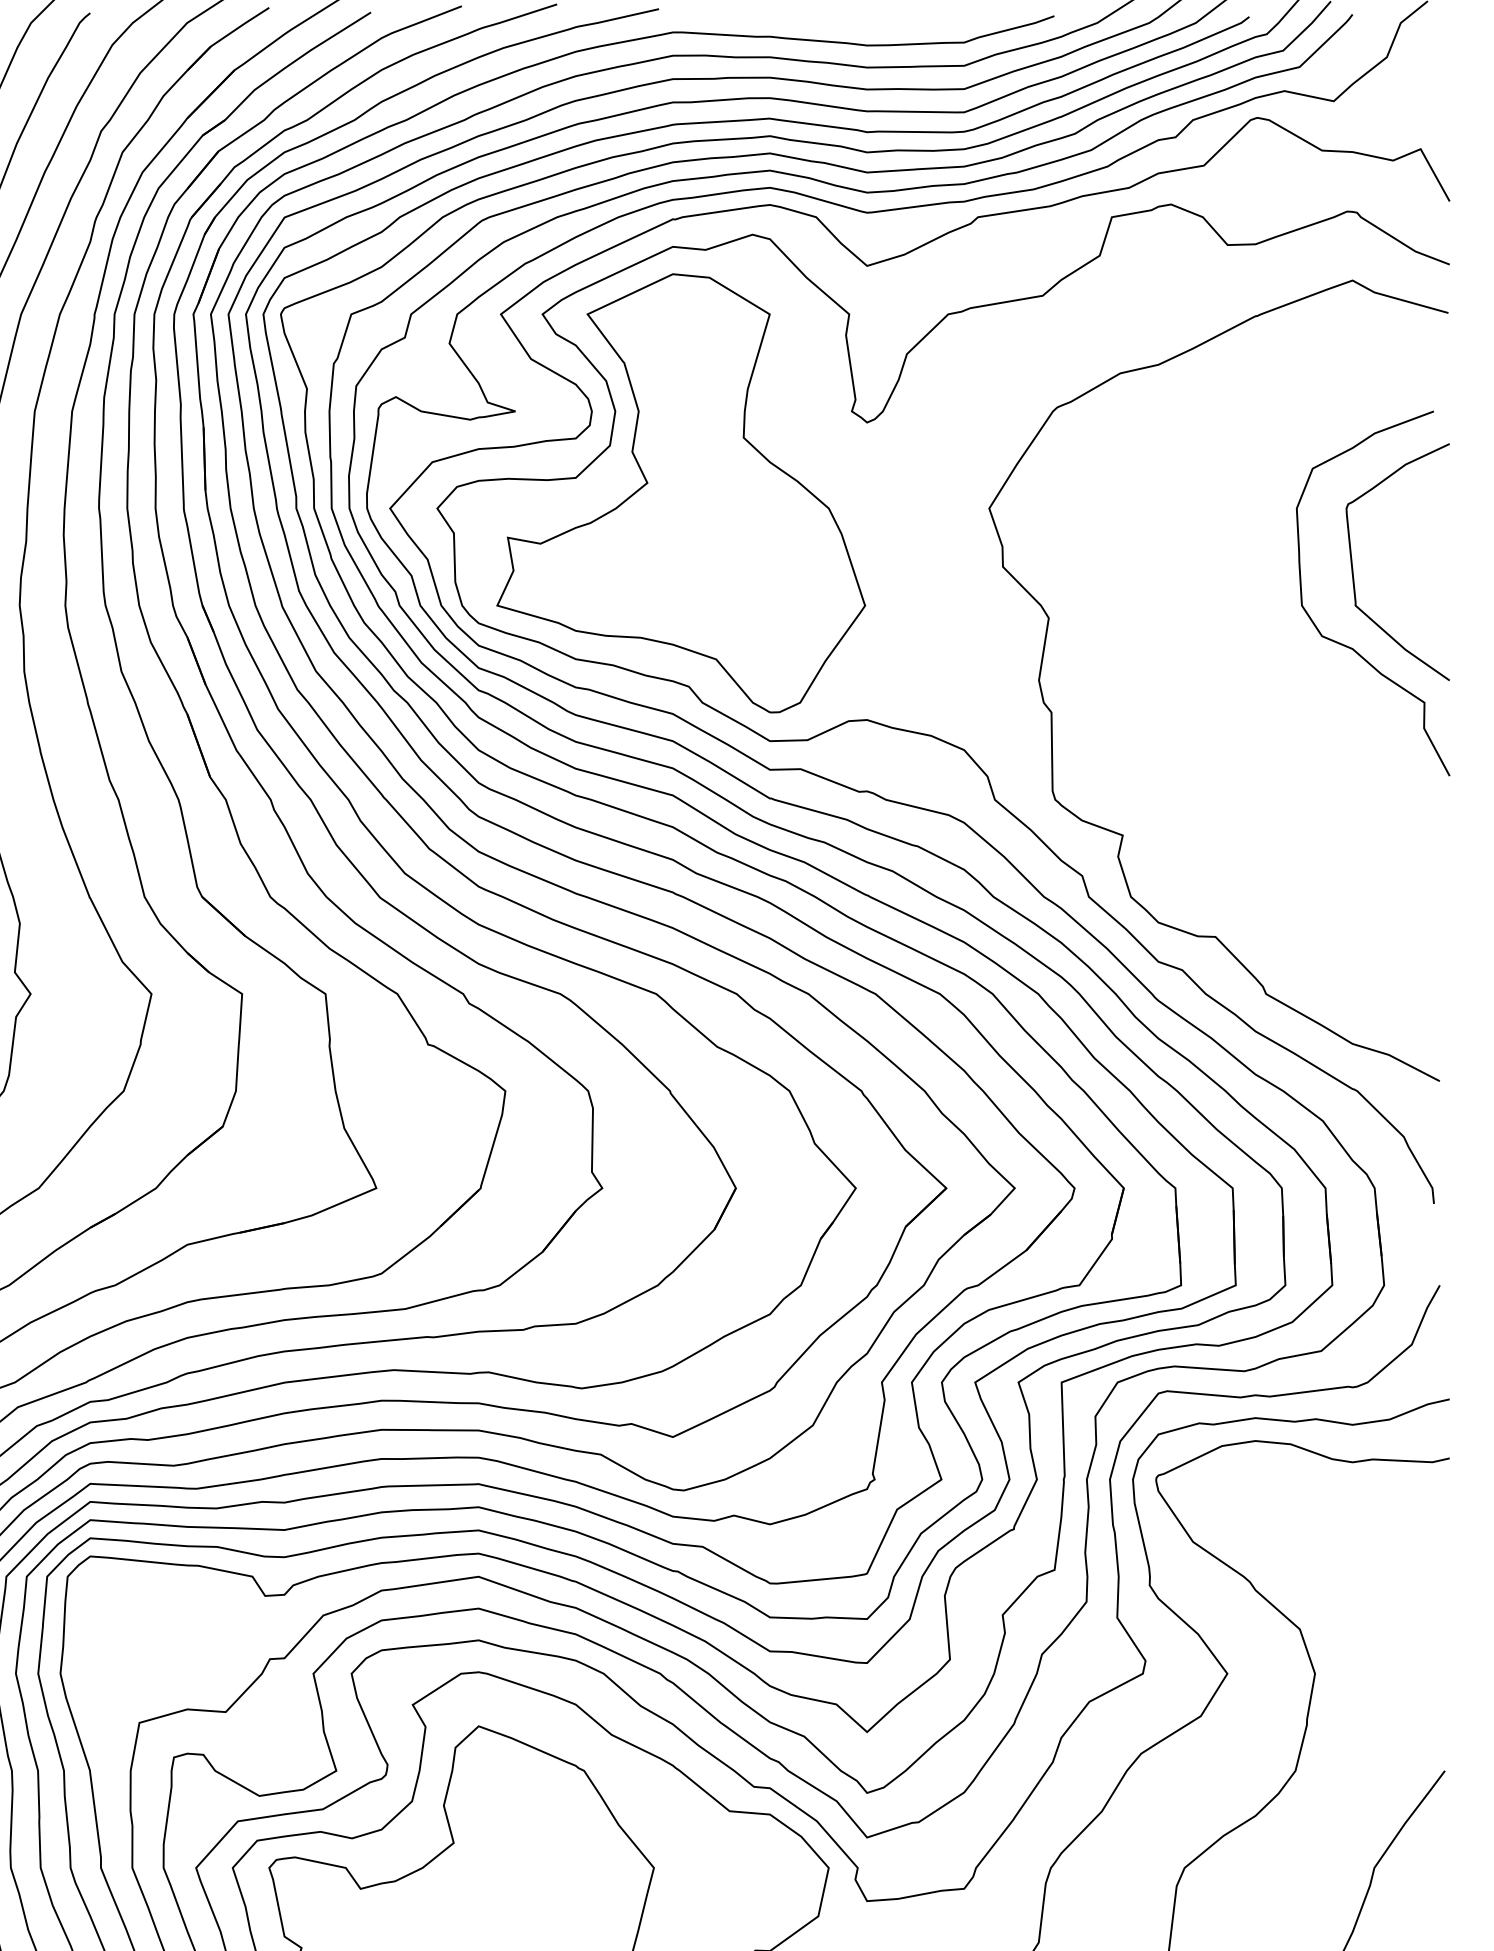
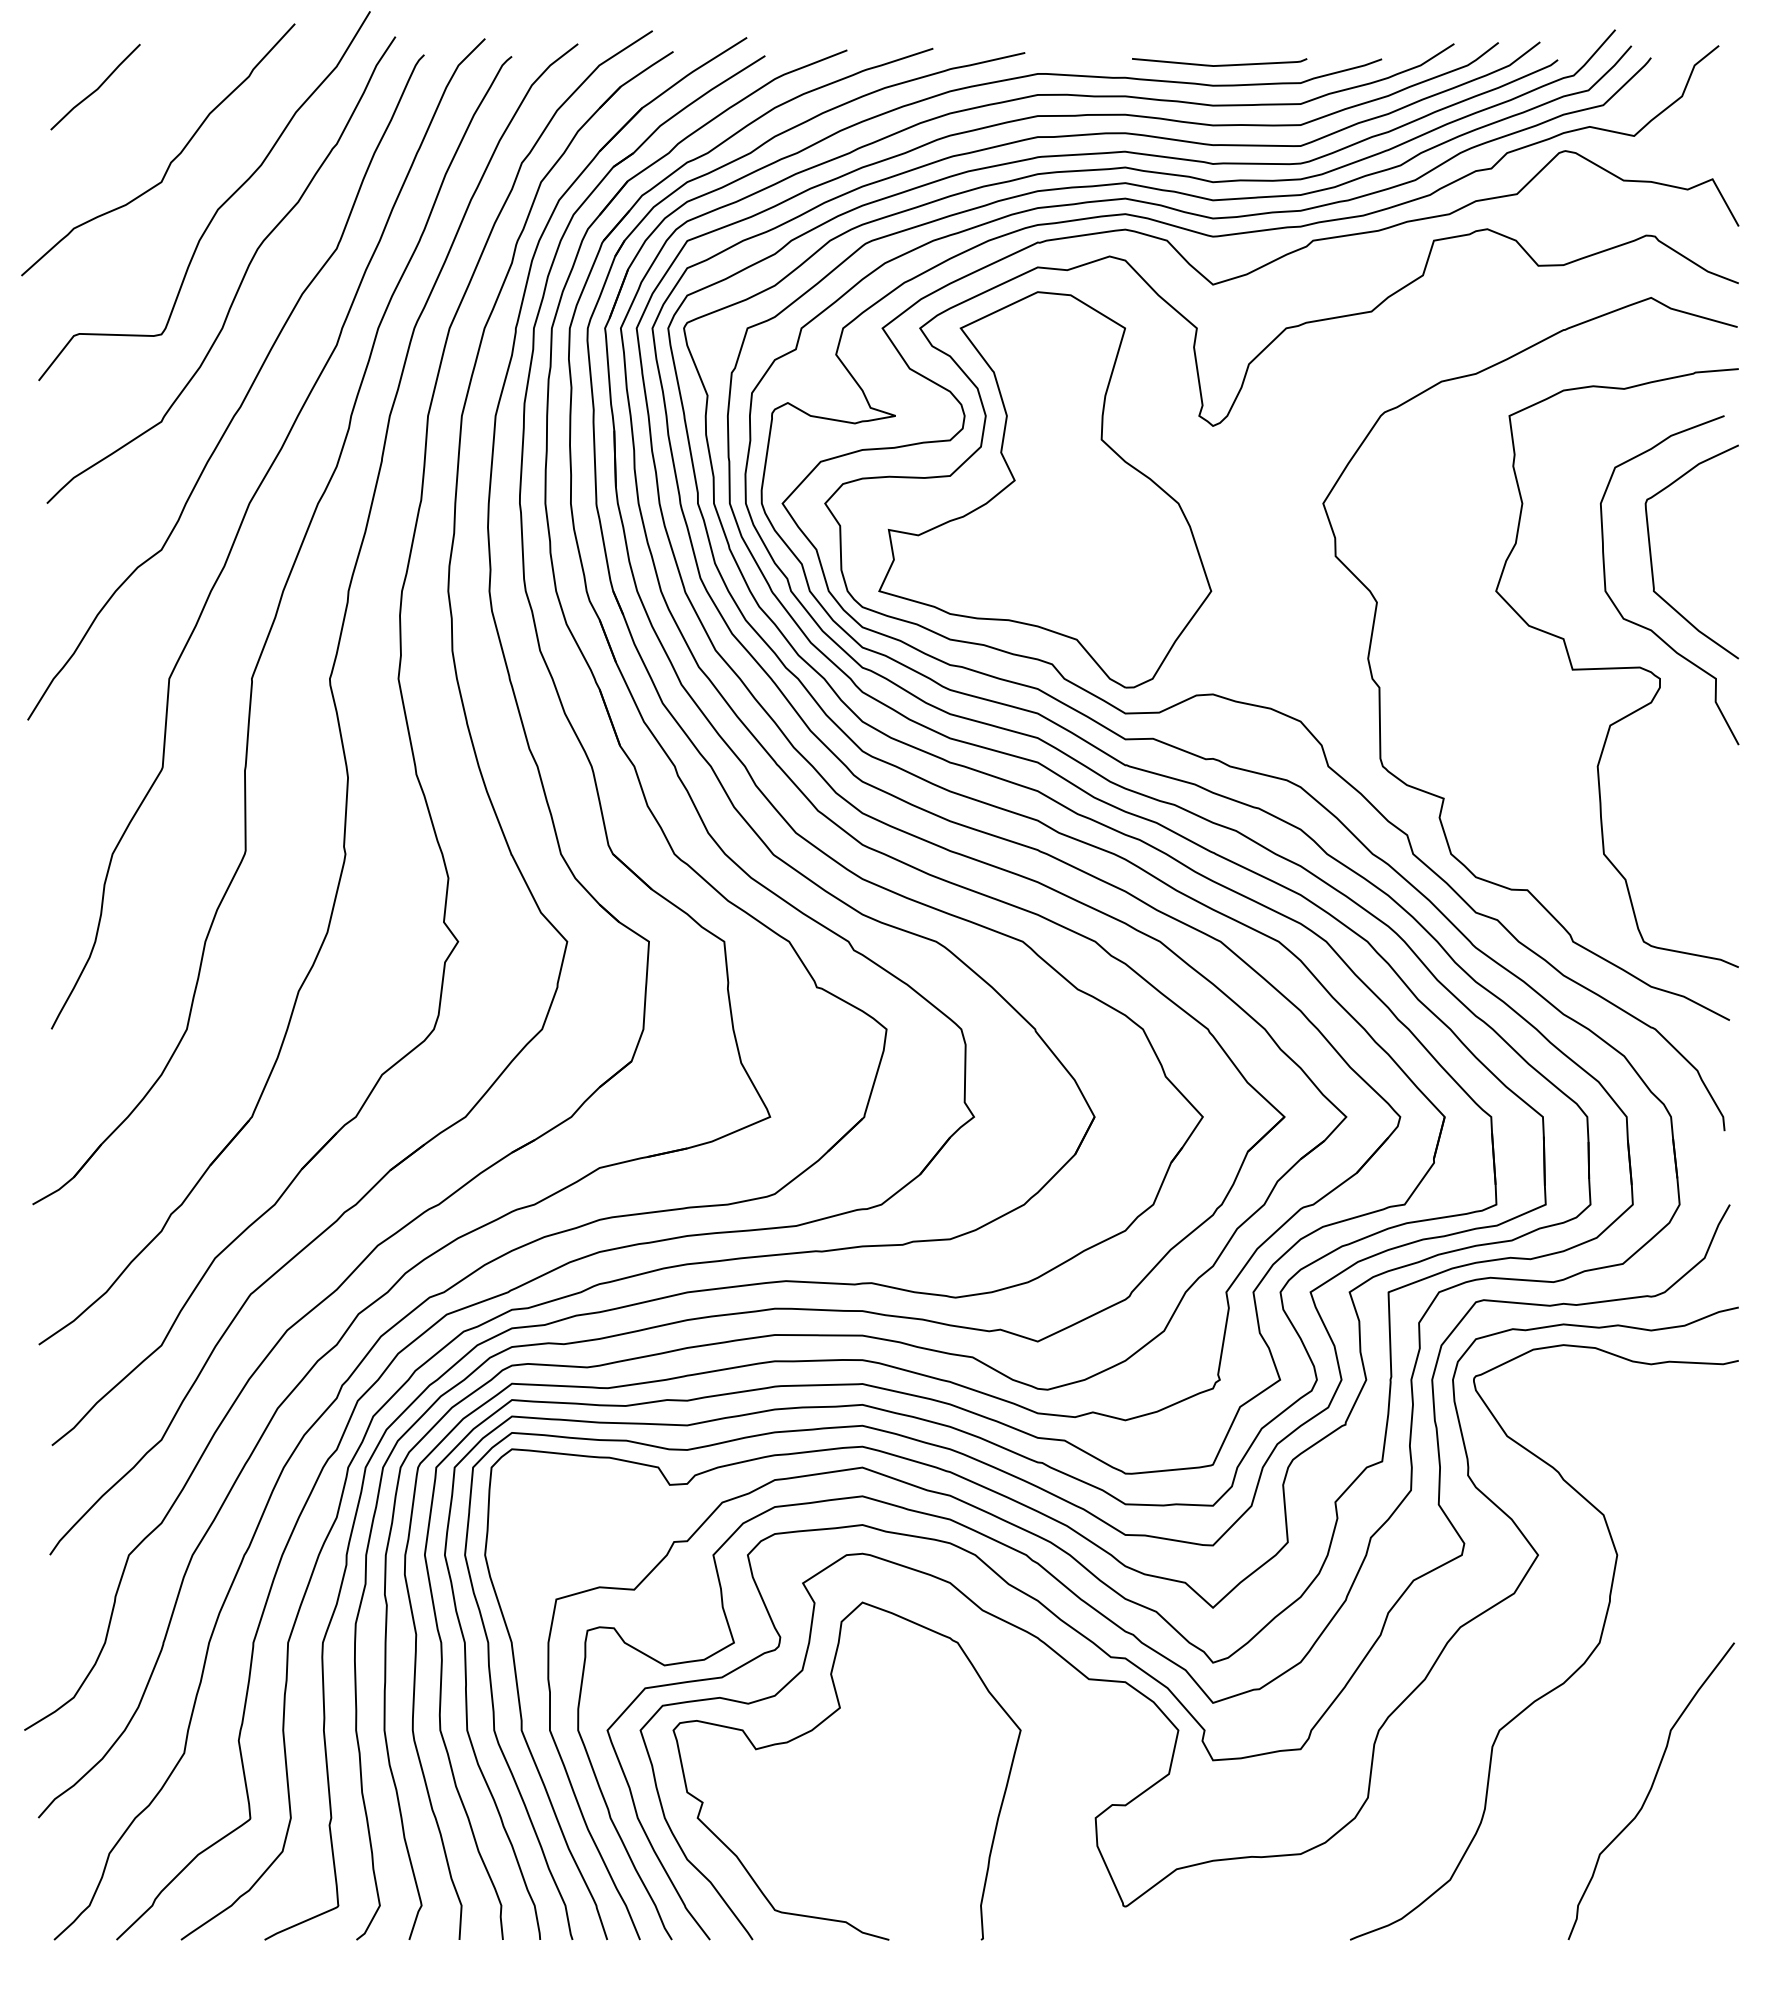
curve: (874, 21) -> (1219, 64), added
curve: (1314, 690) -> (1616, 667), added

